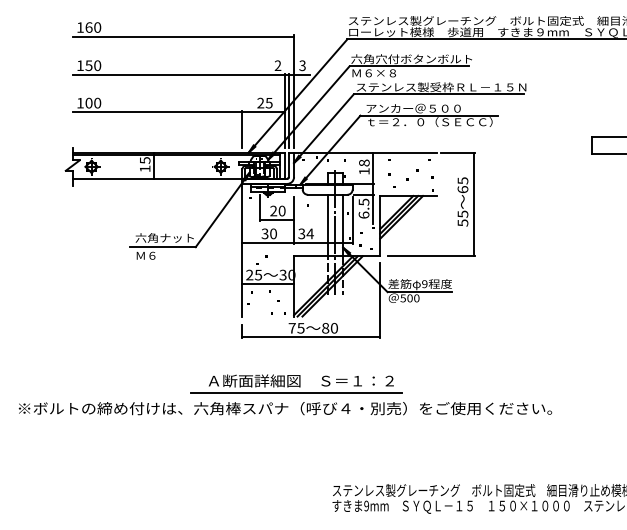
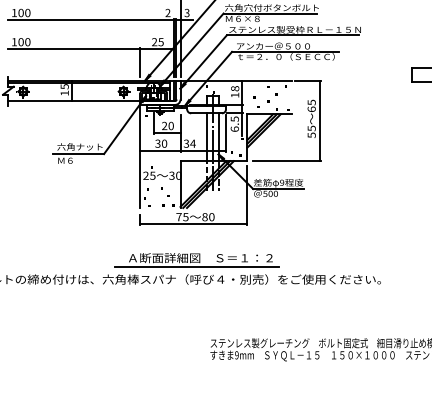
text: (88, 65) -> (20, 12), 150 -> 100
line: (268, 284) -> (160, 183), removed
part: (296, 383) -> (197, 260), moved

